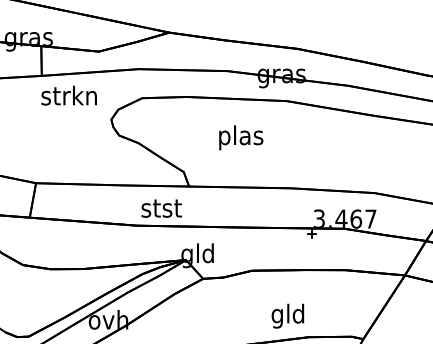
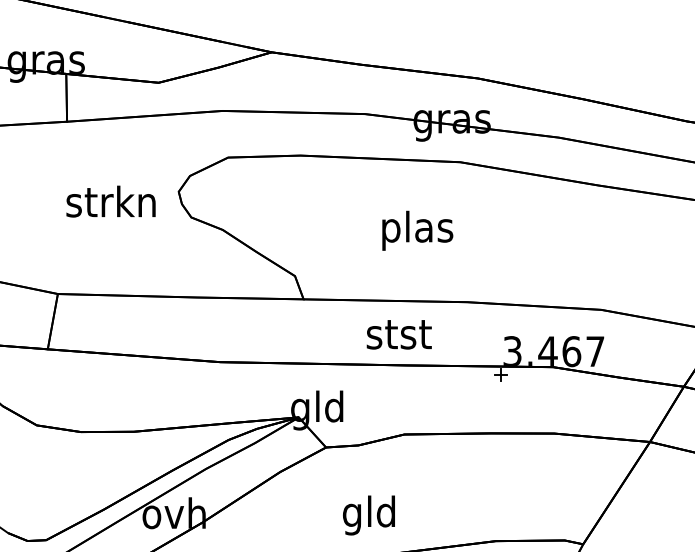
text: (68, 95) -> (109, 201), moved
text: (241, 137) -> (418, 230), moved
text: (161, 208) -> (398, 334), moved
text: (287, 315) -> (368, 514), moved

